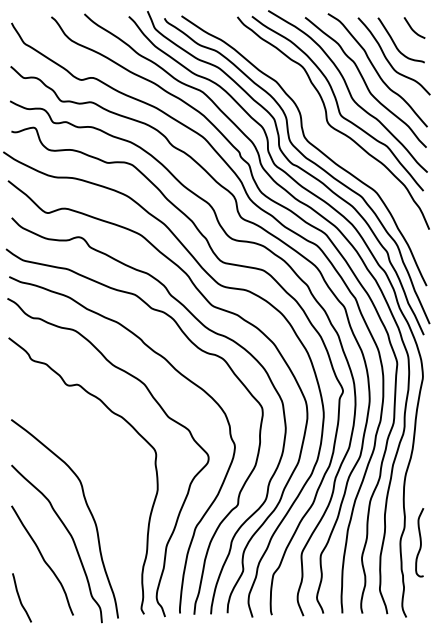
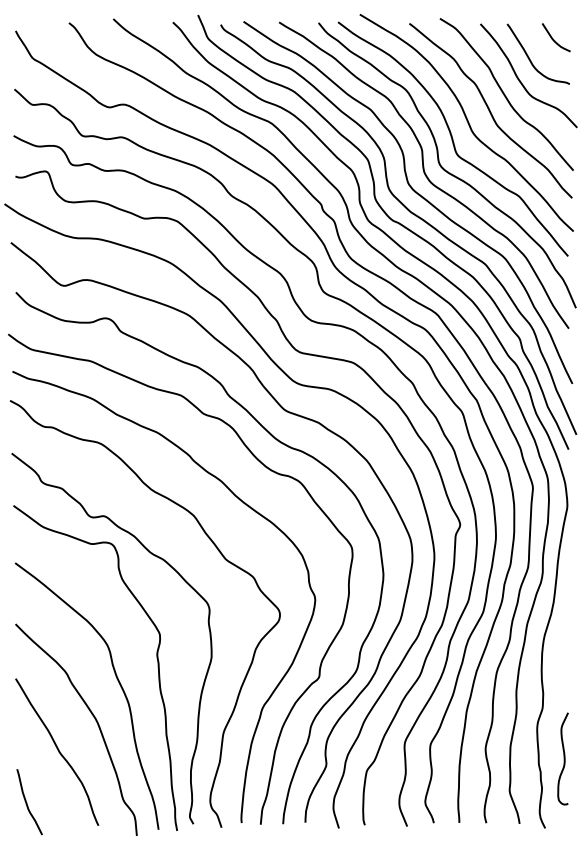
curve: (316, 129) -> (424, 174), added
curve: (116, 490) -> (156, 658), added
curve: (420, 542) -> (563, 758), moved

